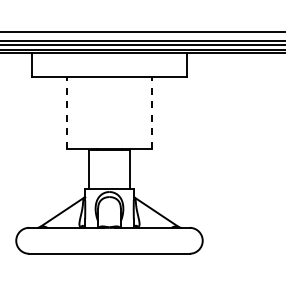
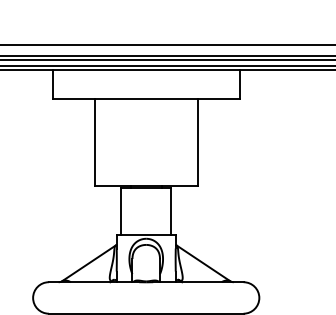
line: (66, 112) -> (94, 142), dashed -> solid
line: (152, 112) -> (198, 142), dashed -> solid

